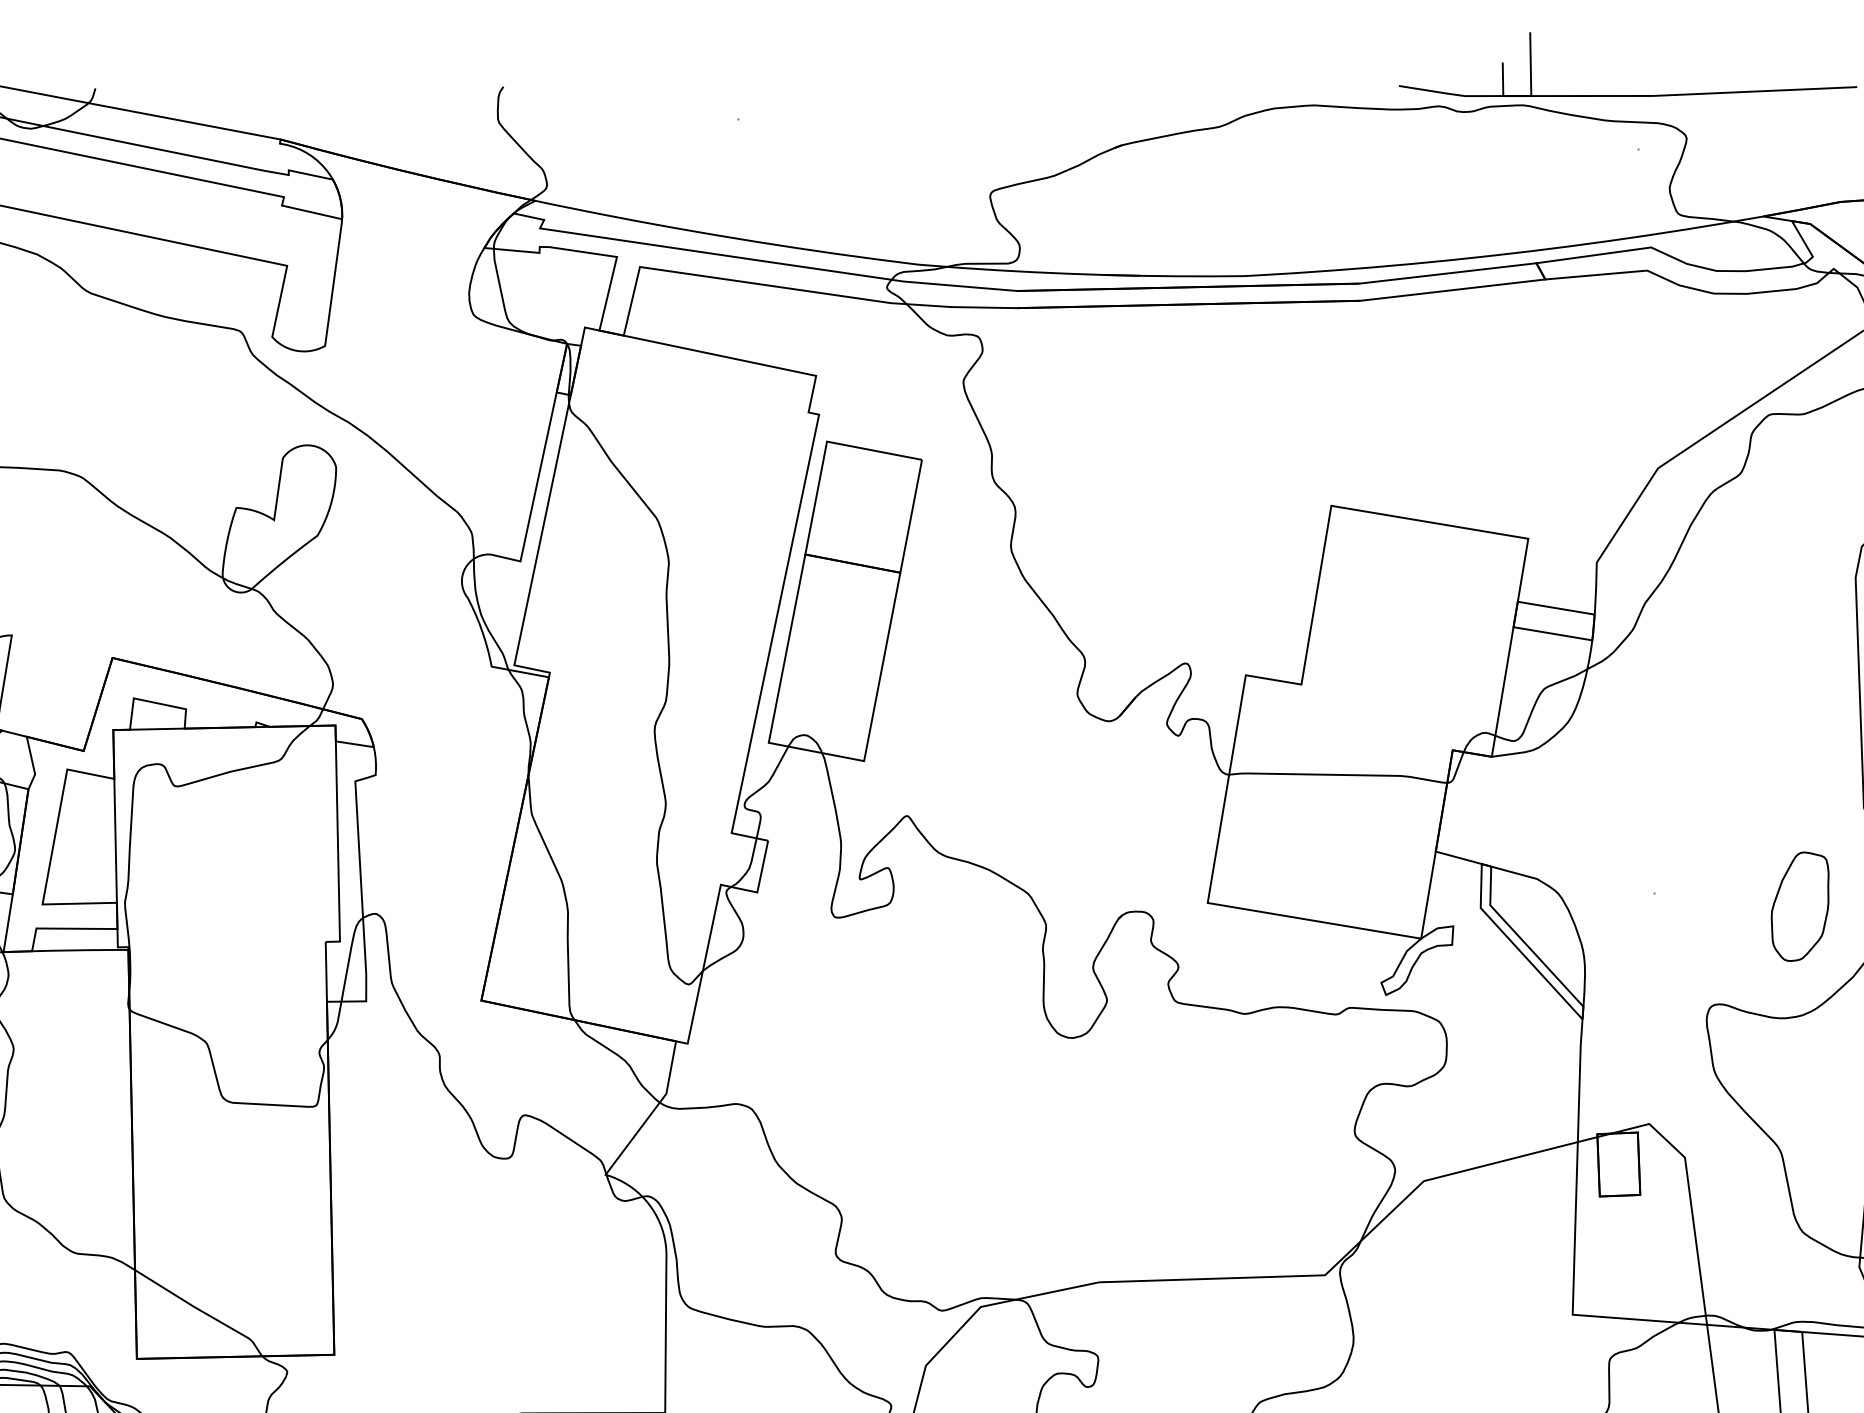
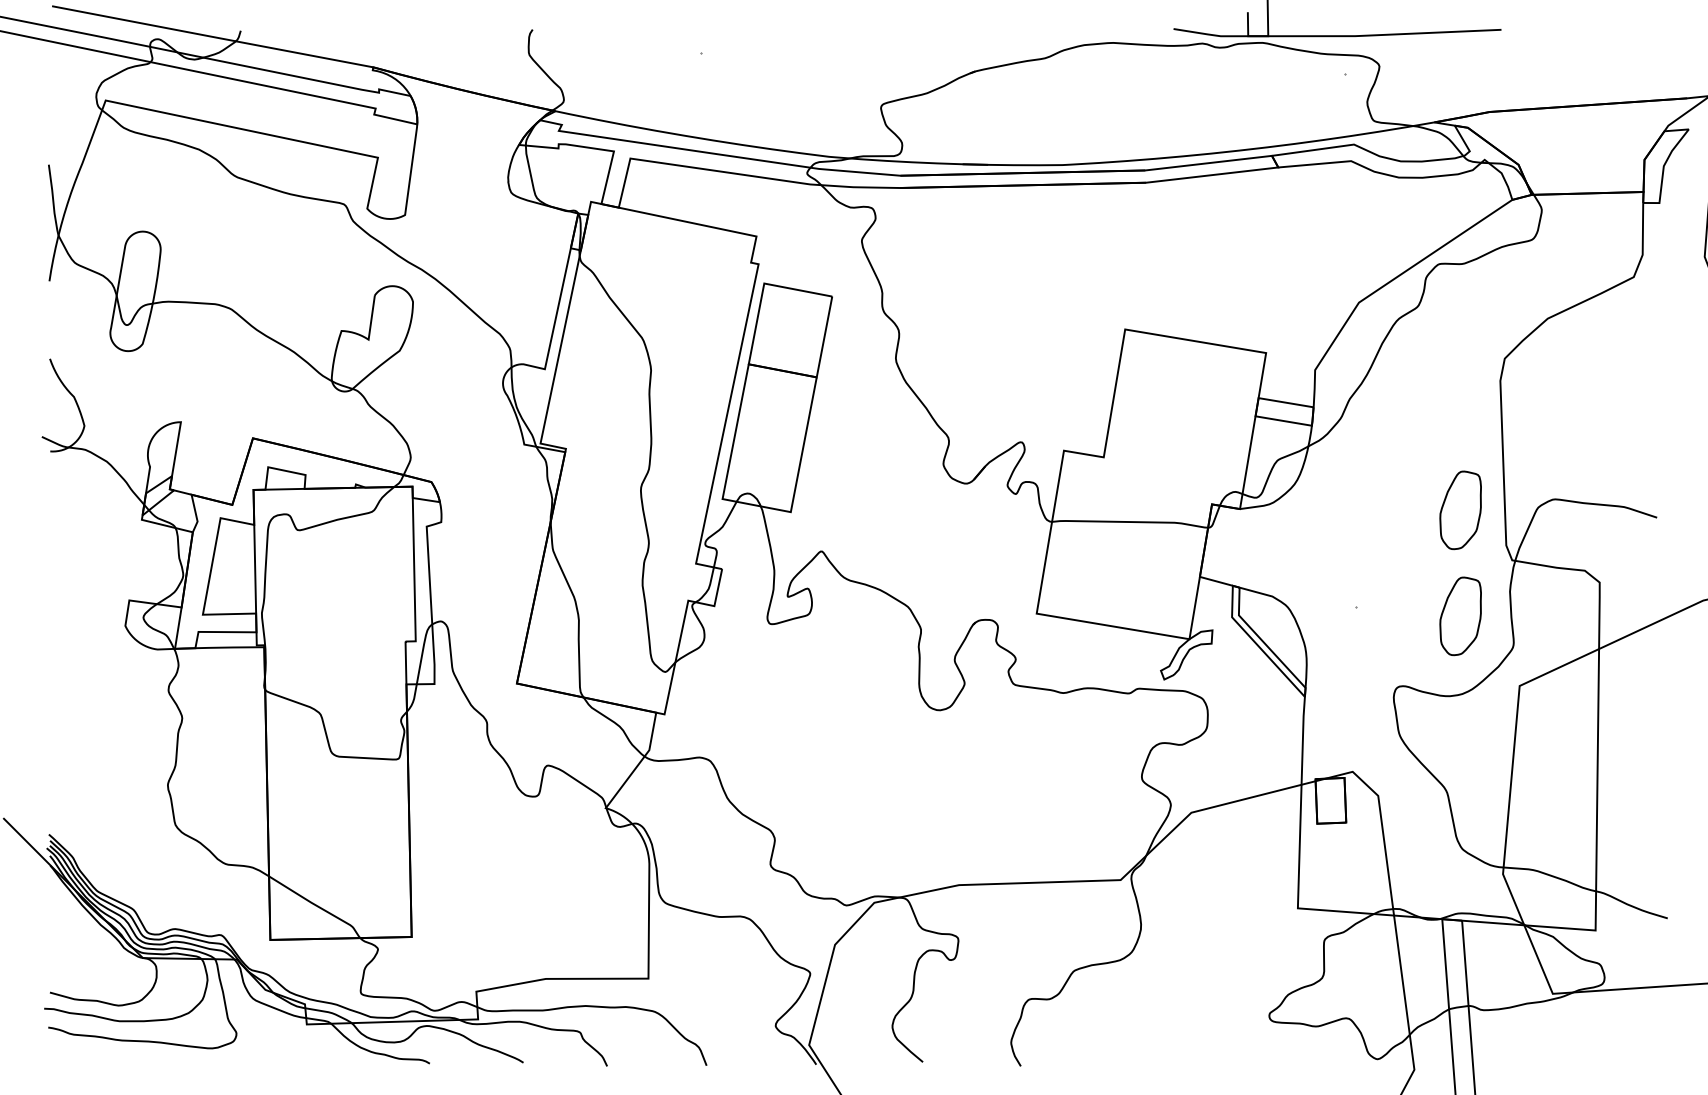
part: (1799, 758) -> (1460, 510), added

